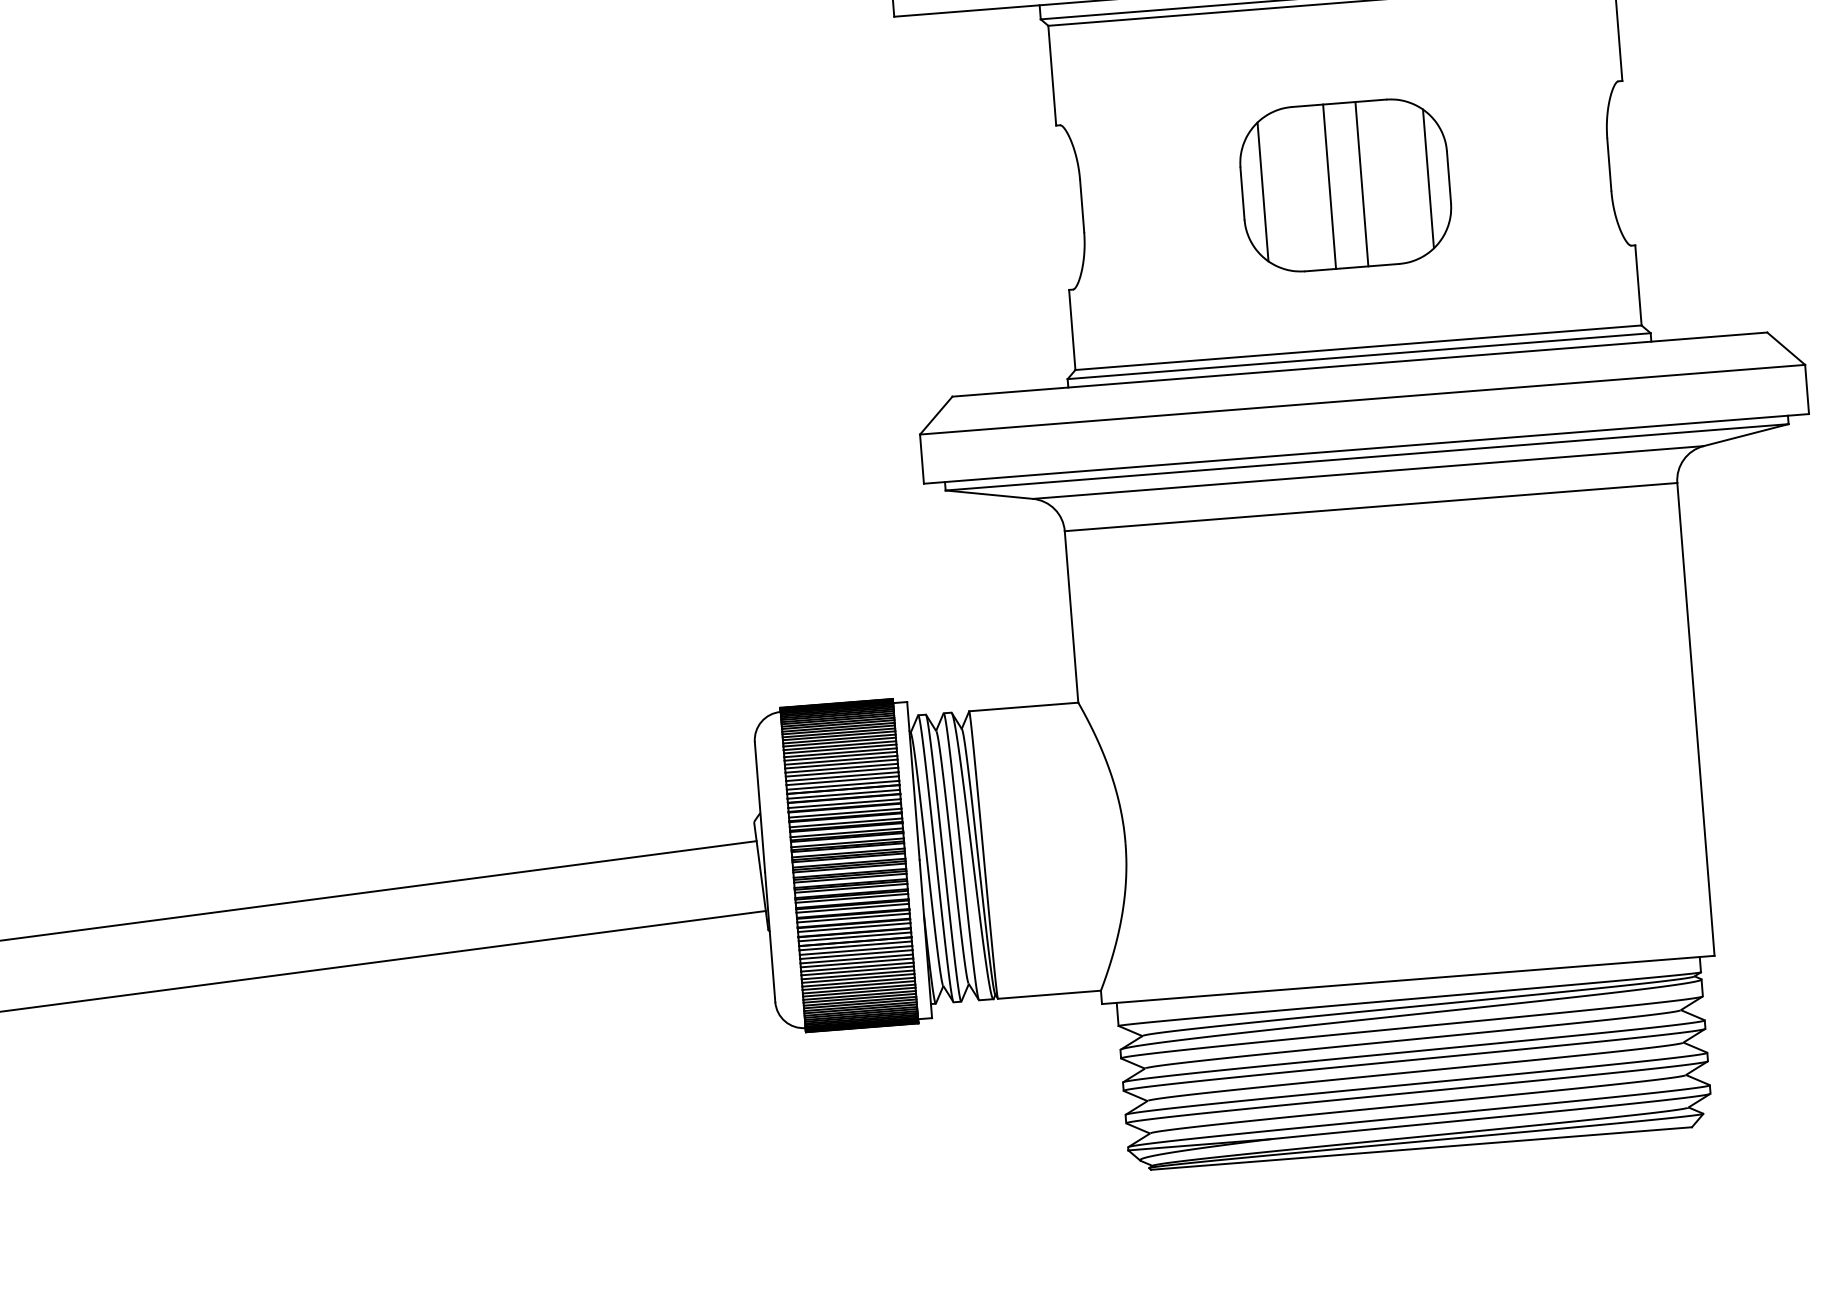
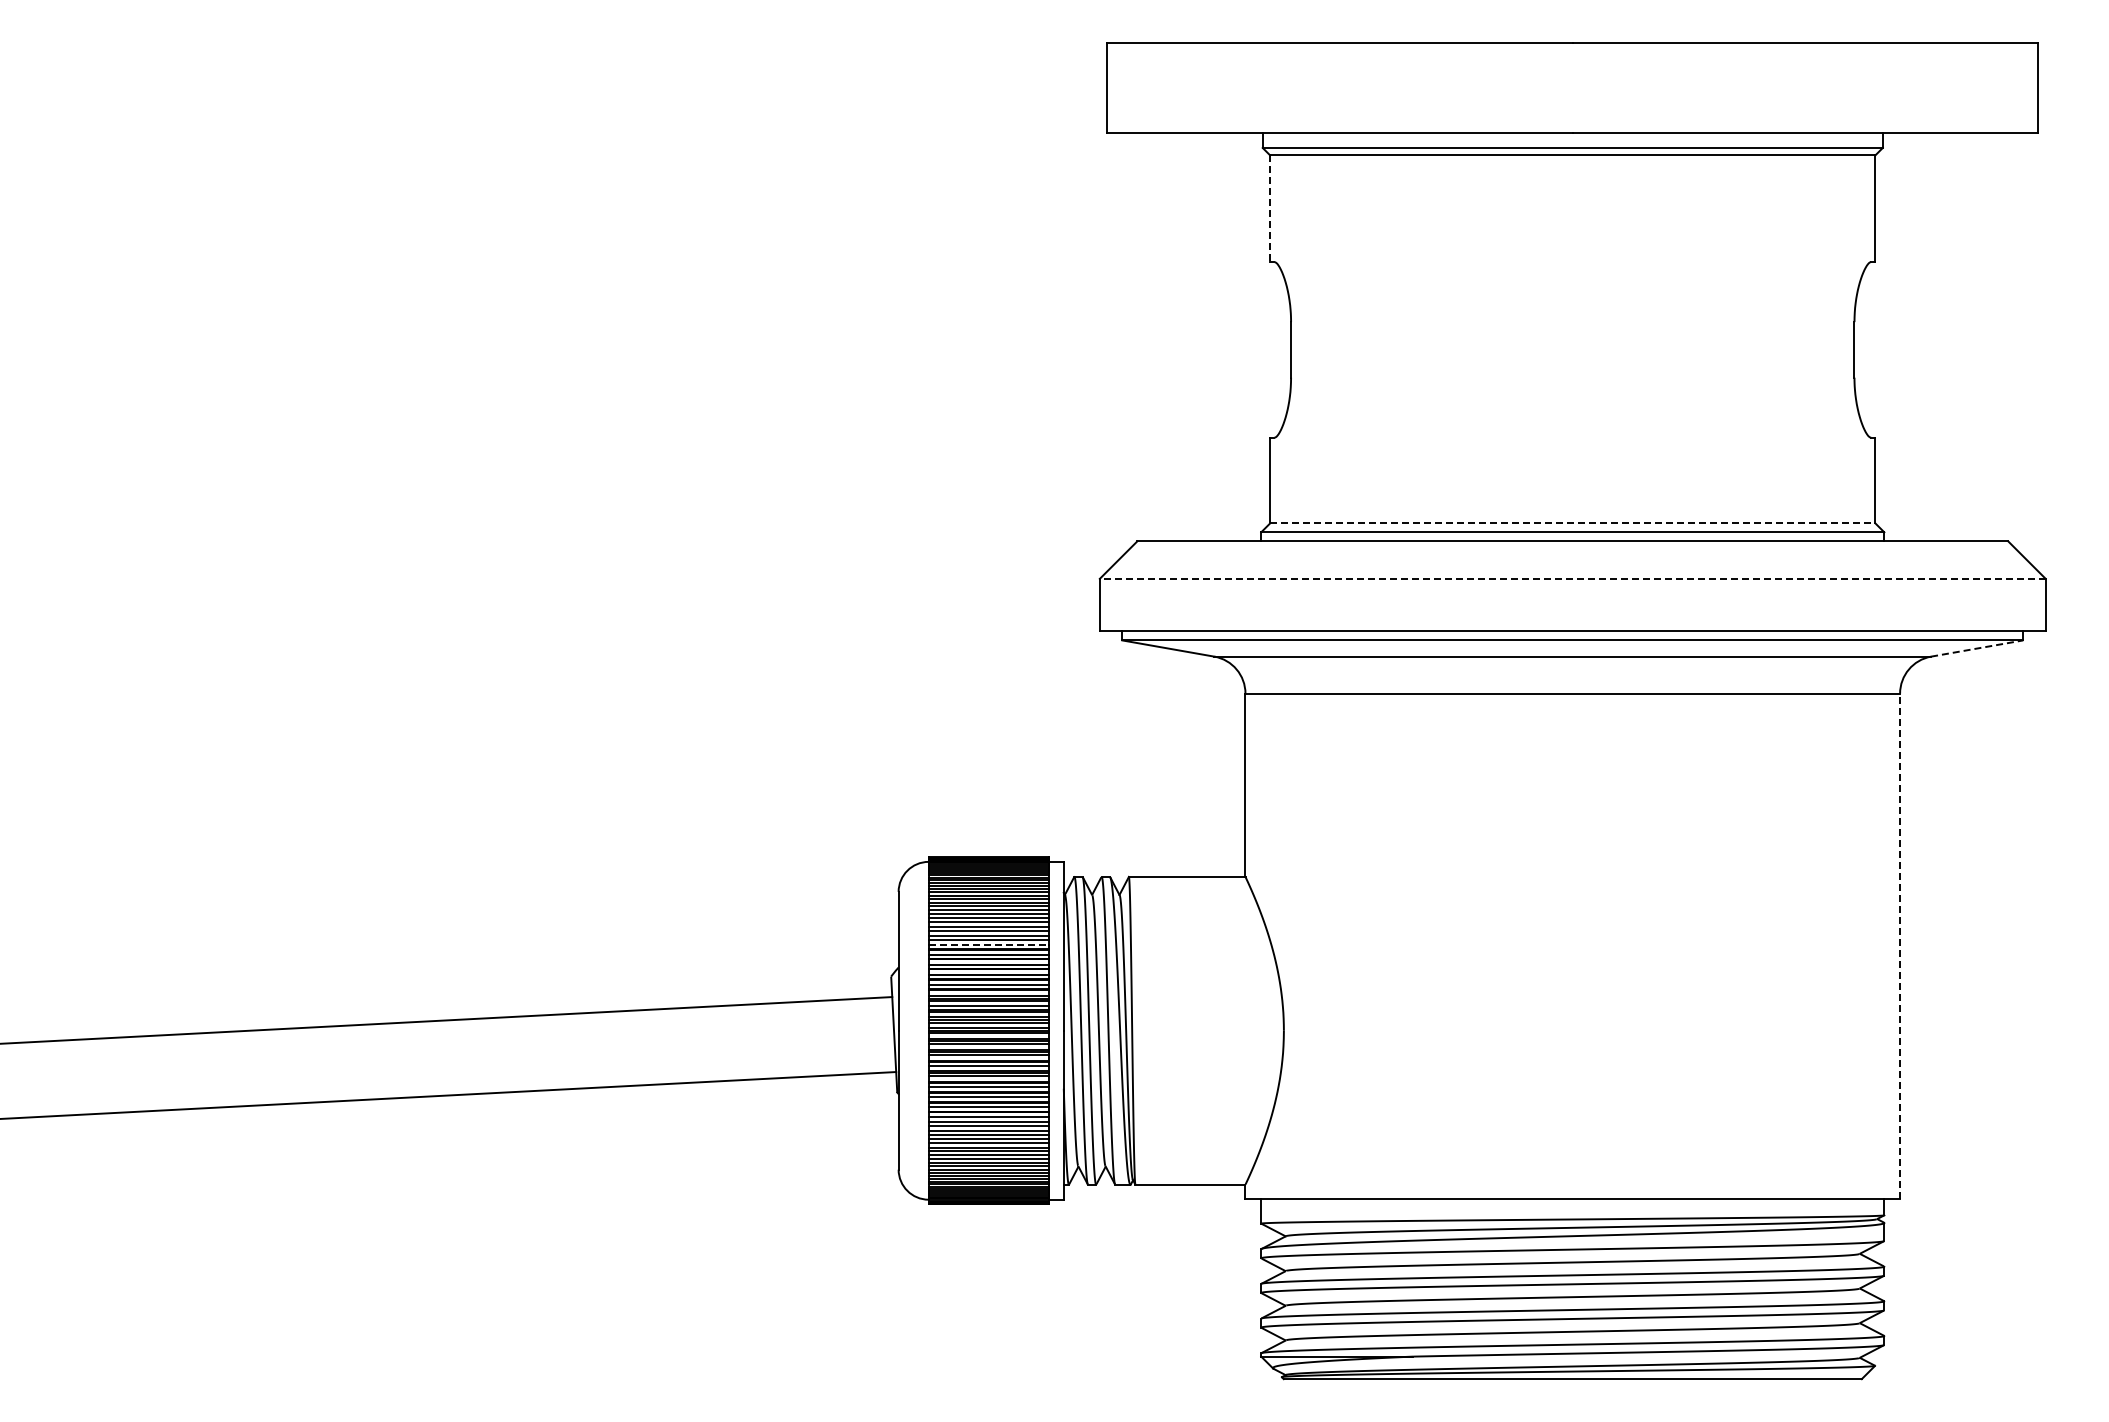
line: (1052, 76) -> (1270, 209), solid -> dashed
part: (1345, 185) -> (1572, 349), removed
line: (1358, 347) -> (1572, 523), solid -> dashed
line: (1362, 399) -> (1572, 578), solid -> dashed
line: (1746, 435) -> (1977, 648), solid -> dashed
line: (1696, 719) -> (1900, 946), solid -> dashed
line: (843, 784) -> (989, 944), solid -> dashed

